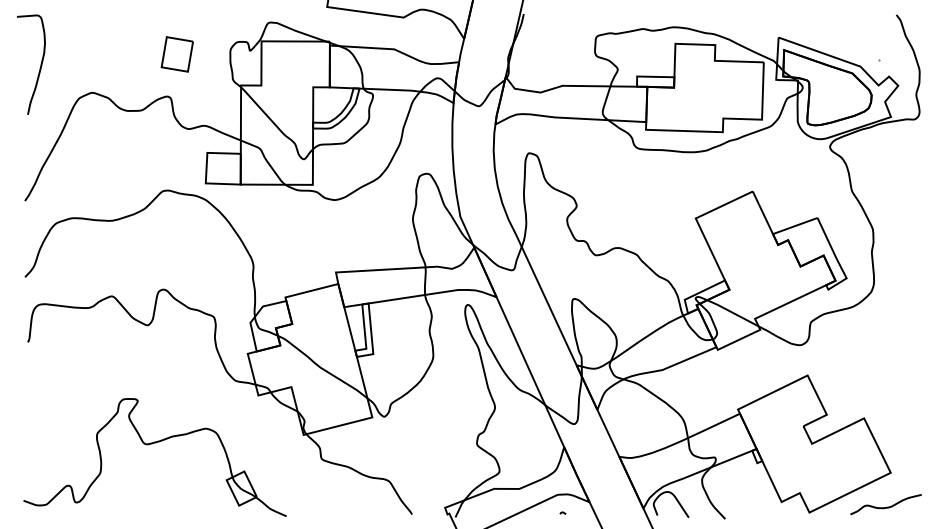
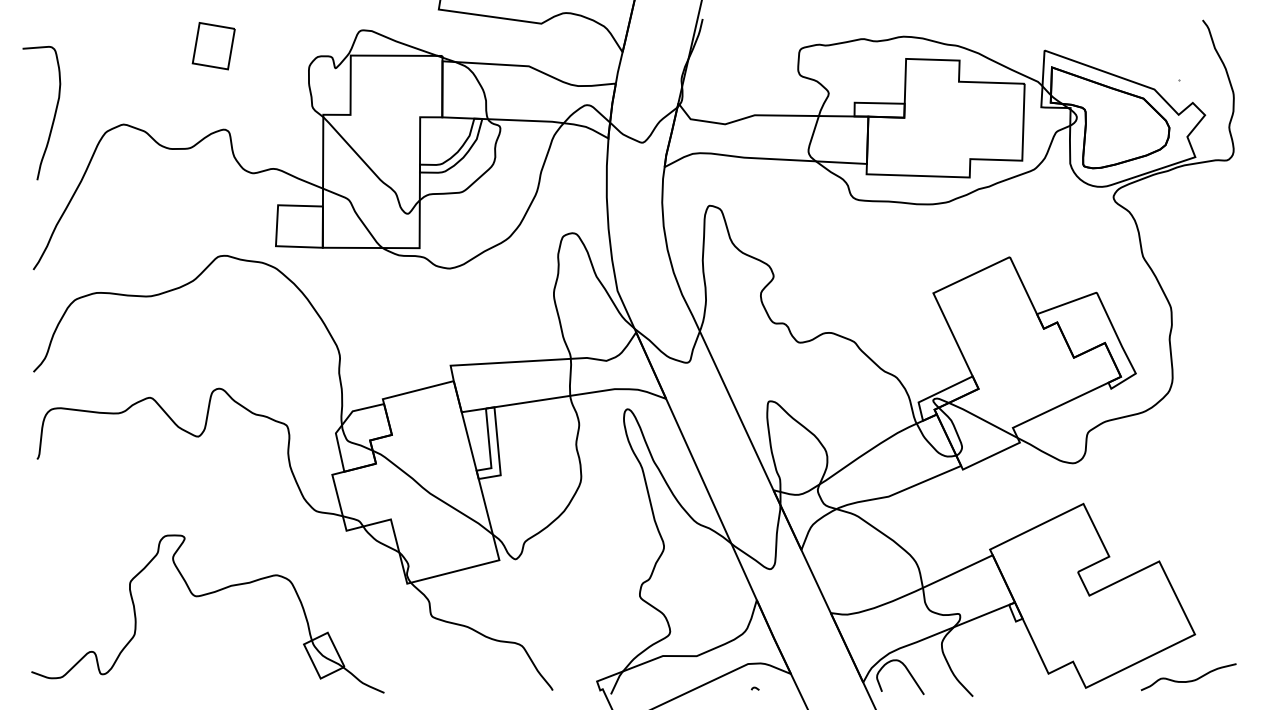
part: (177, 54) -> (213, 46), moved
curve: (39, 67) -> (53, 116), moved

